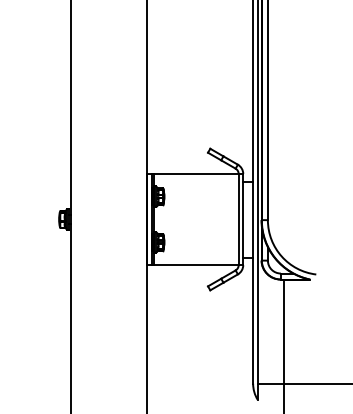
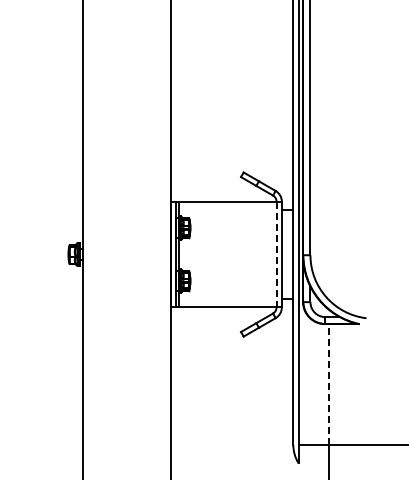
line: (239, 219) -> (277, 254), solid -> dashed
line: (283, 330) -> (328, 383), solid -> dashed

